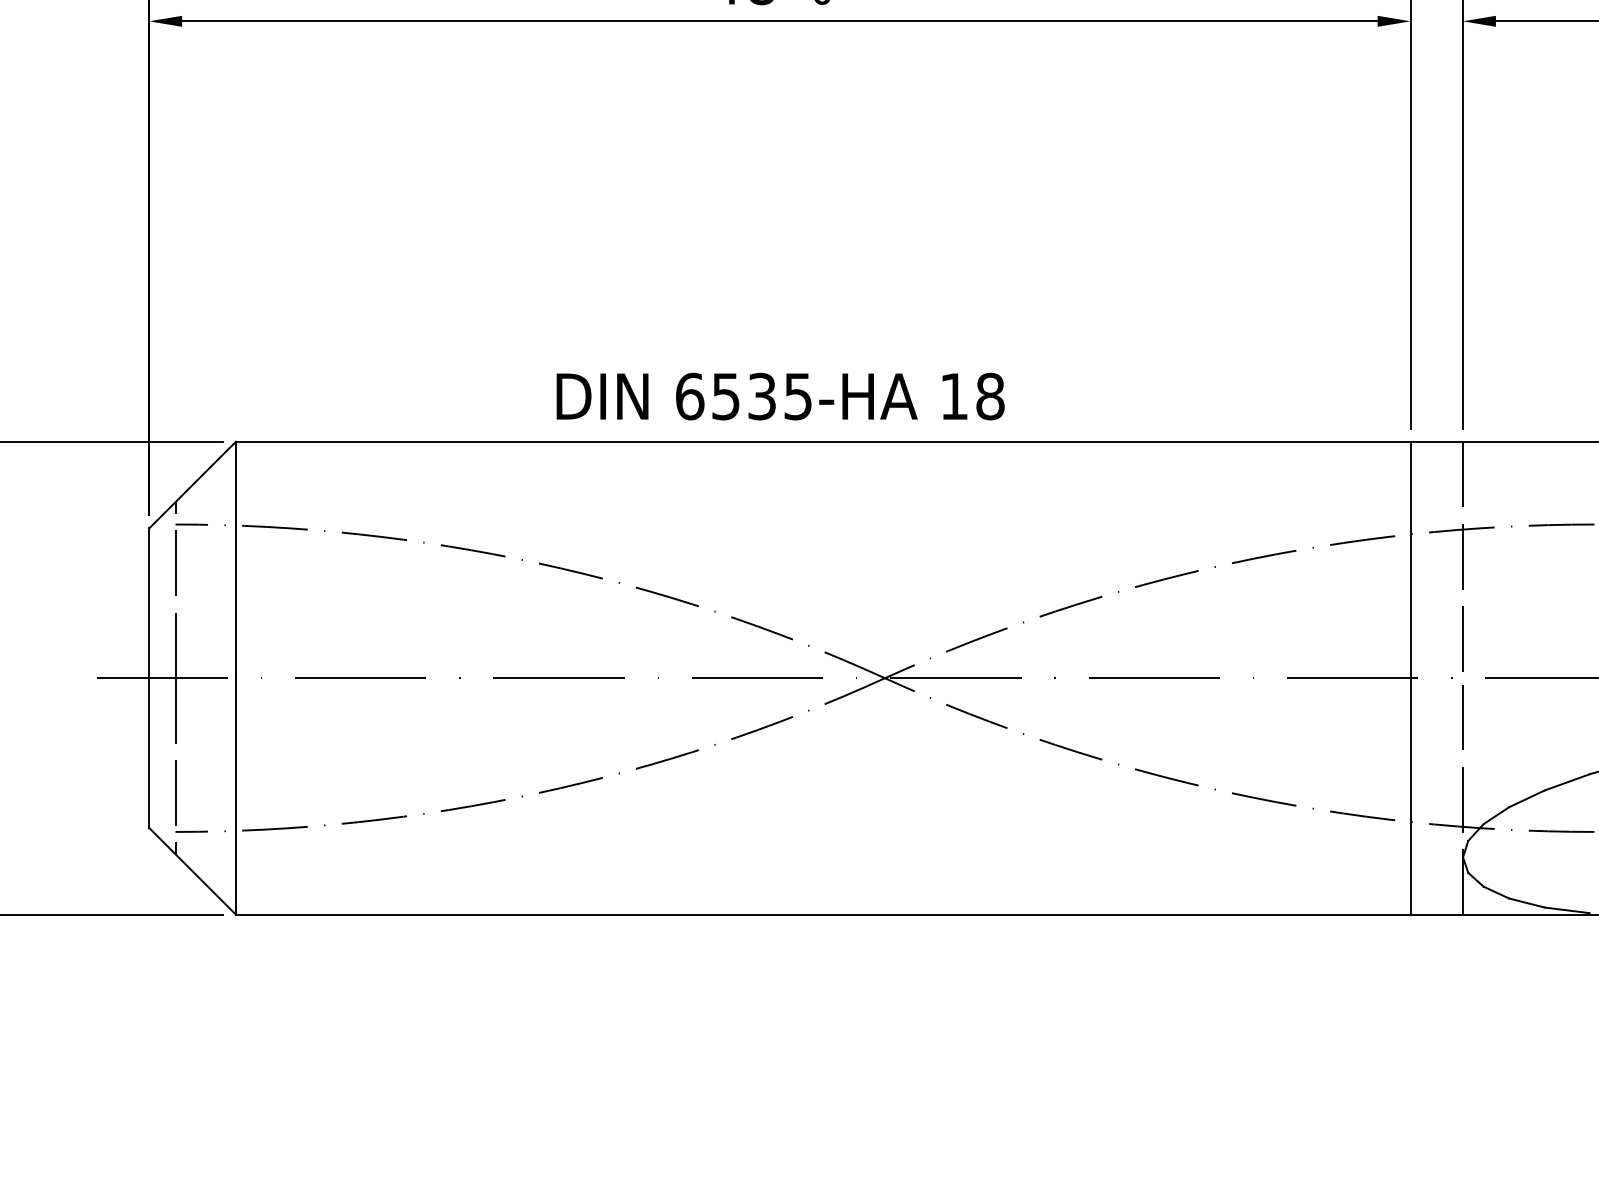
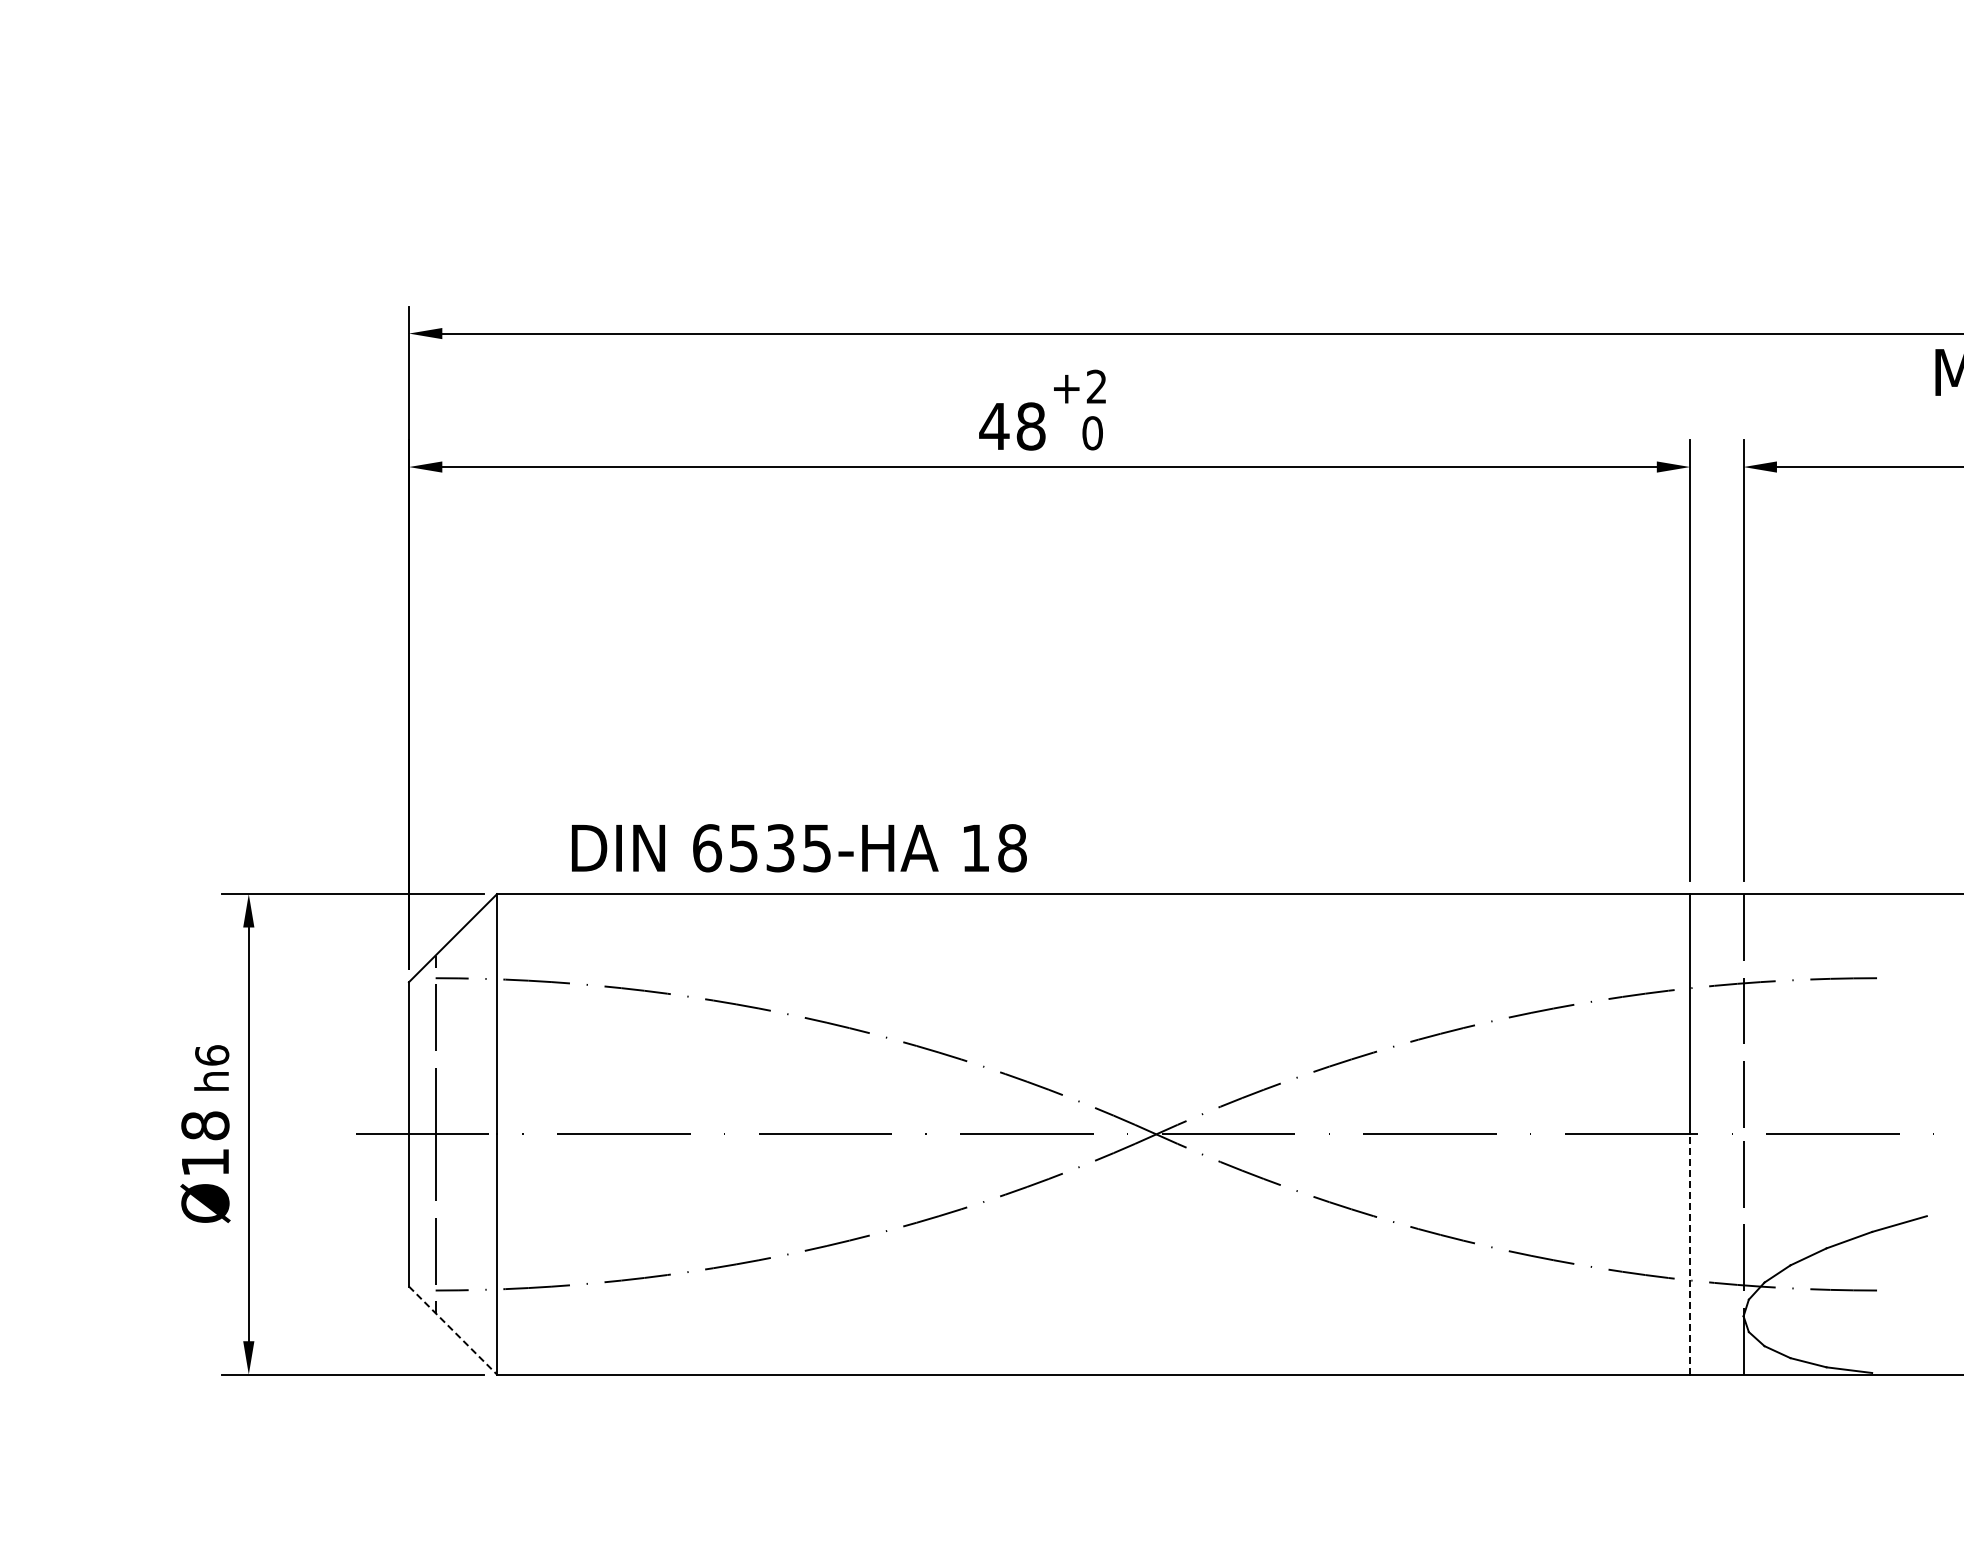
text: (780, 396) -> (799, 848), moved
line: (1410, 795) -> (1690, 1253), solid -> dashed
line: (193, 871) -> (453, 1330), solid -> dashed

